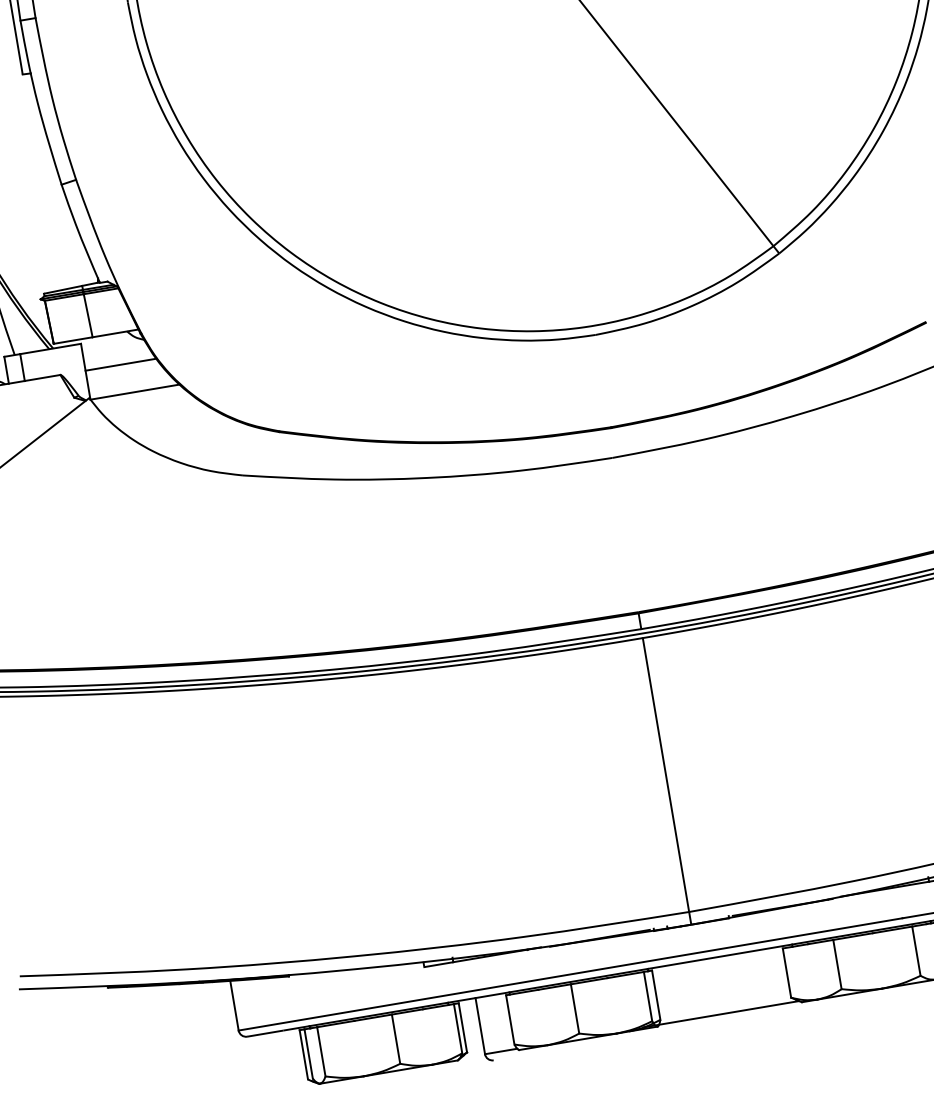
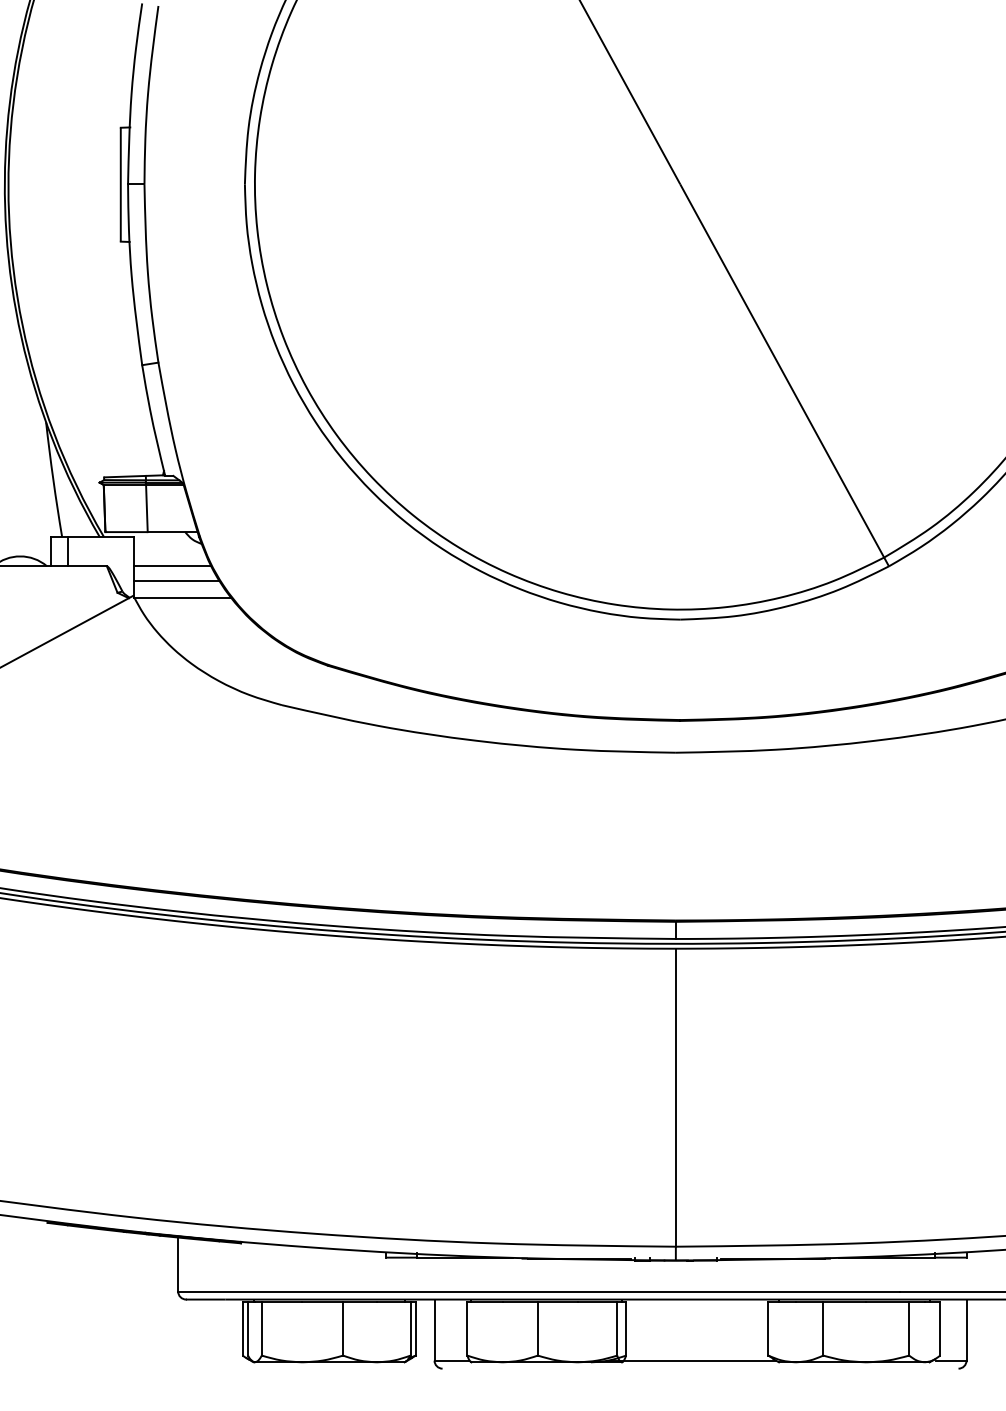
line: (127, 377) -> (177, 580), added

